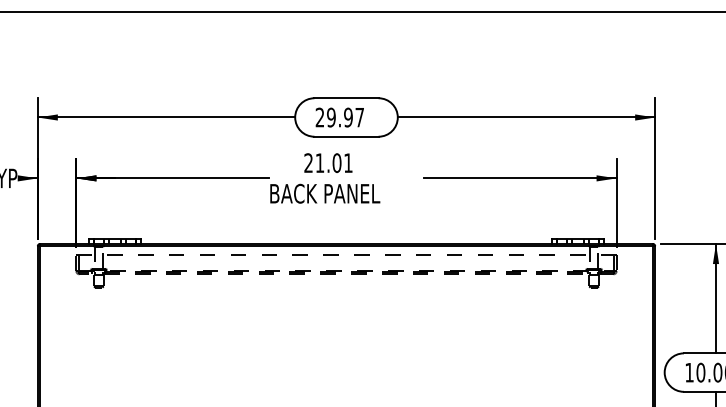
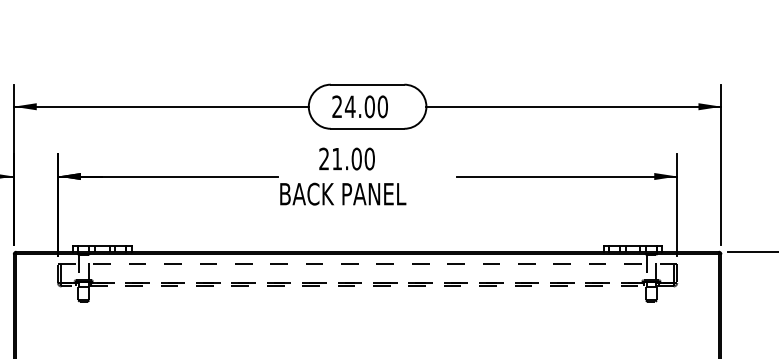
text: (345, 117) -> (366, 106), 29.97 -> 24.00
text: (348, 163) -> (369, 159), 21.01 -> 21.00

